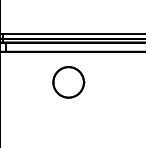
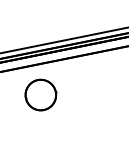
part: (68, 82) -> (40, 95), moved

